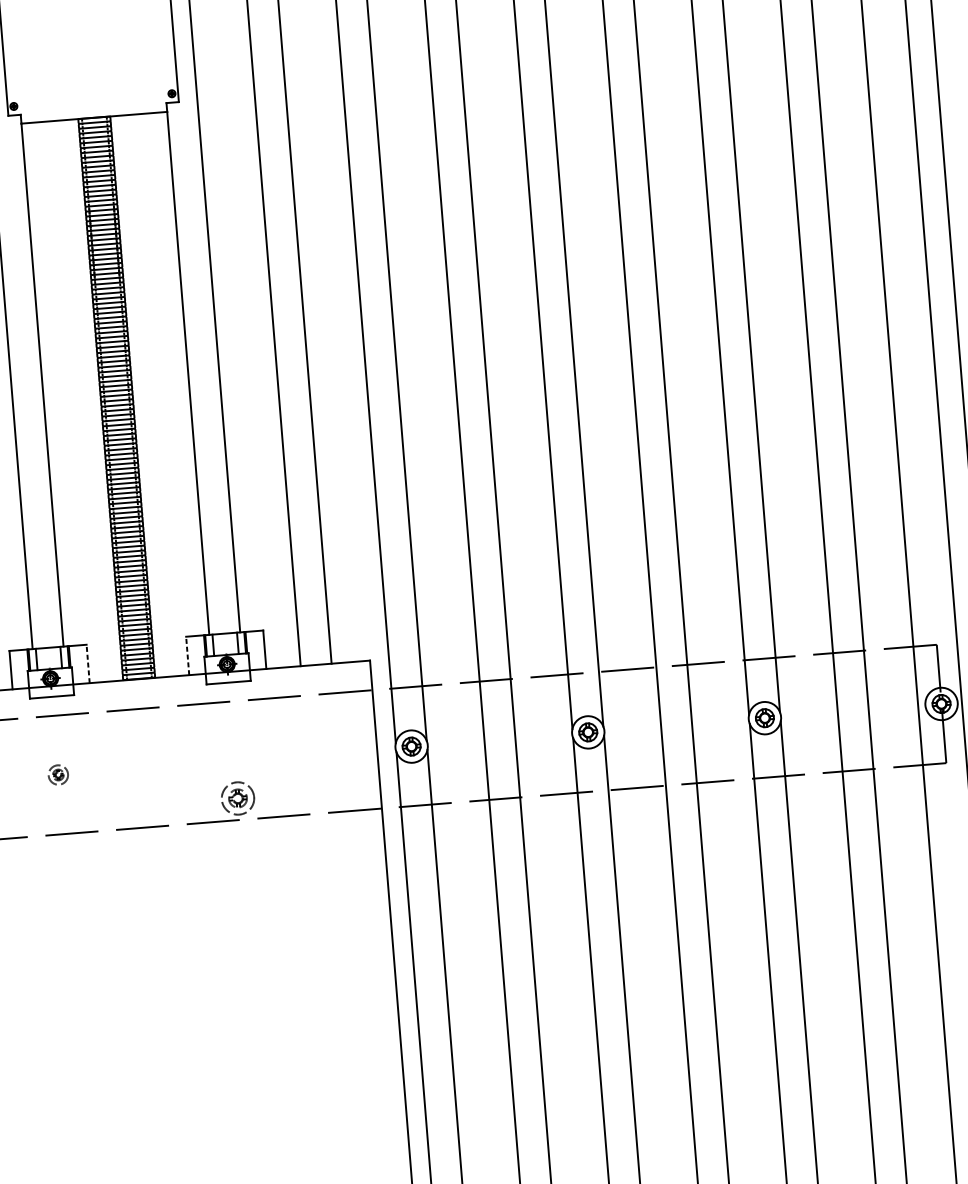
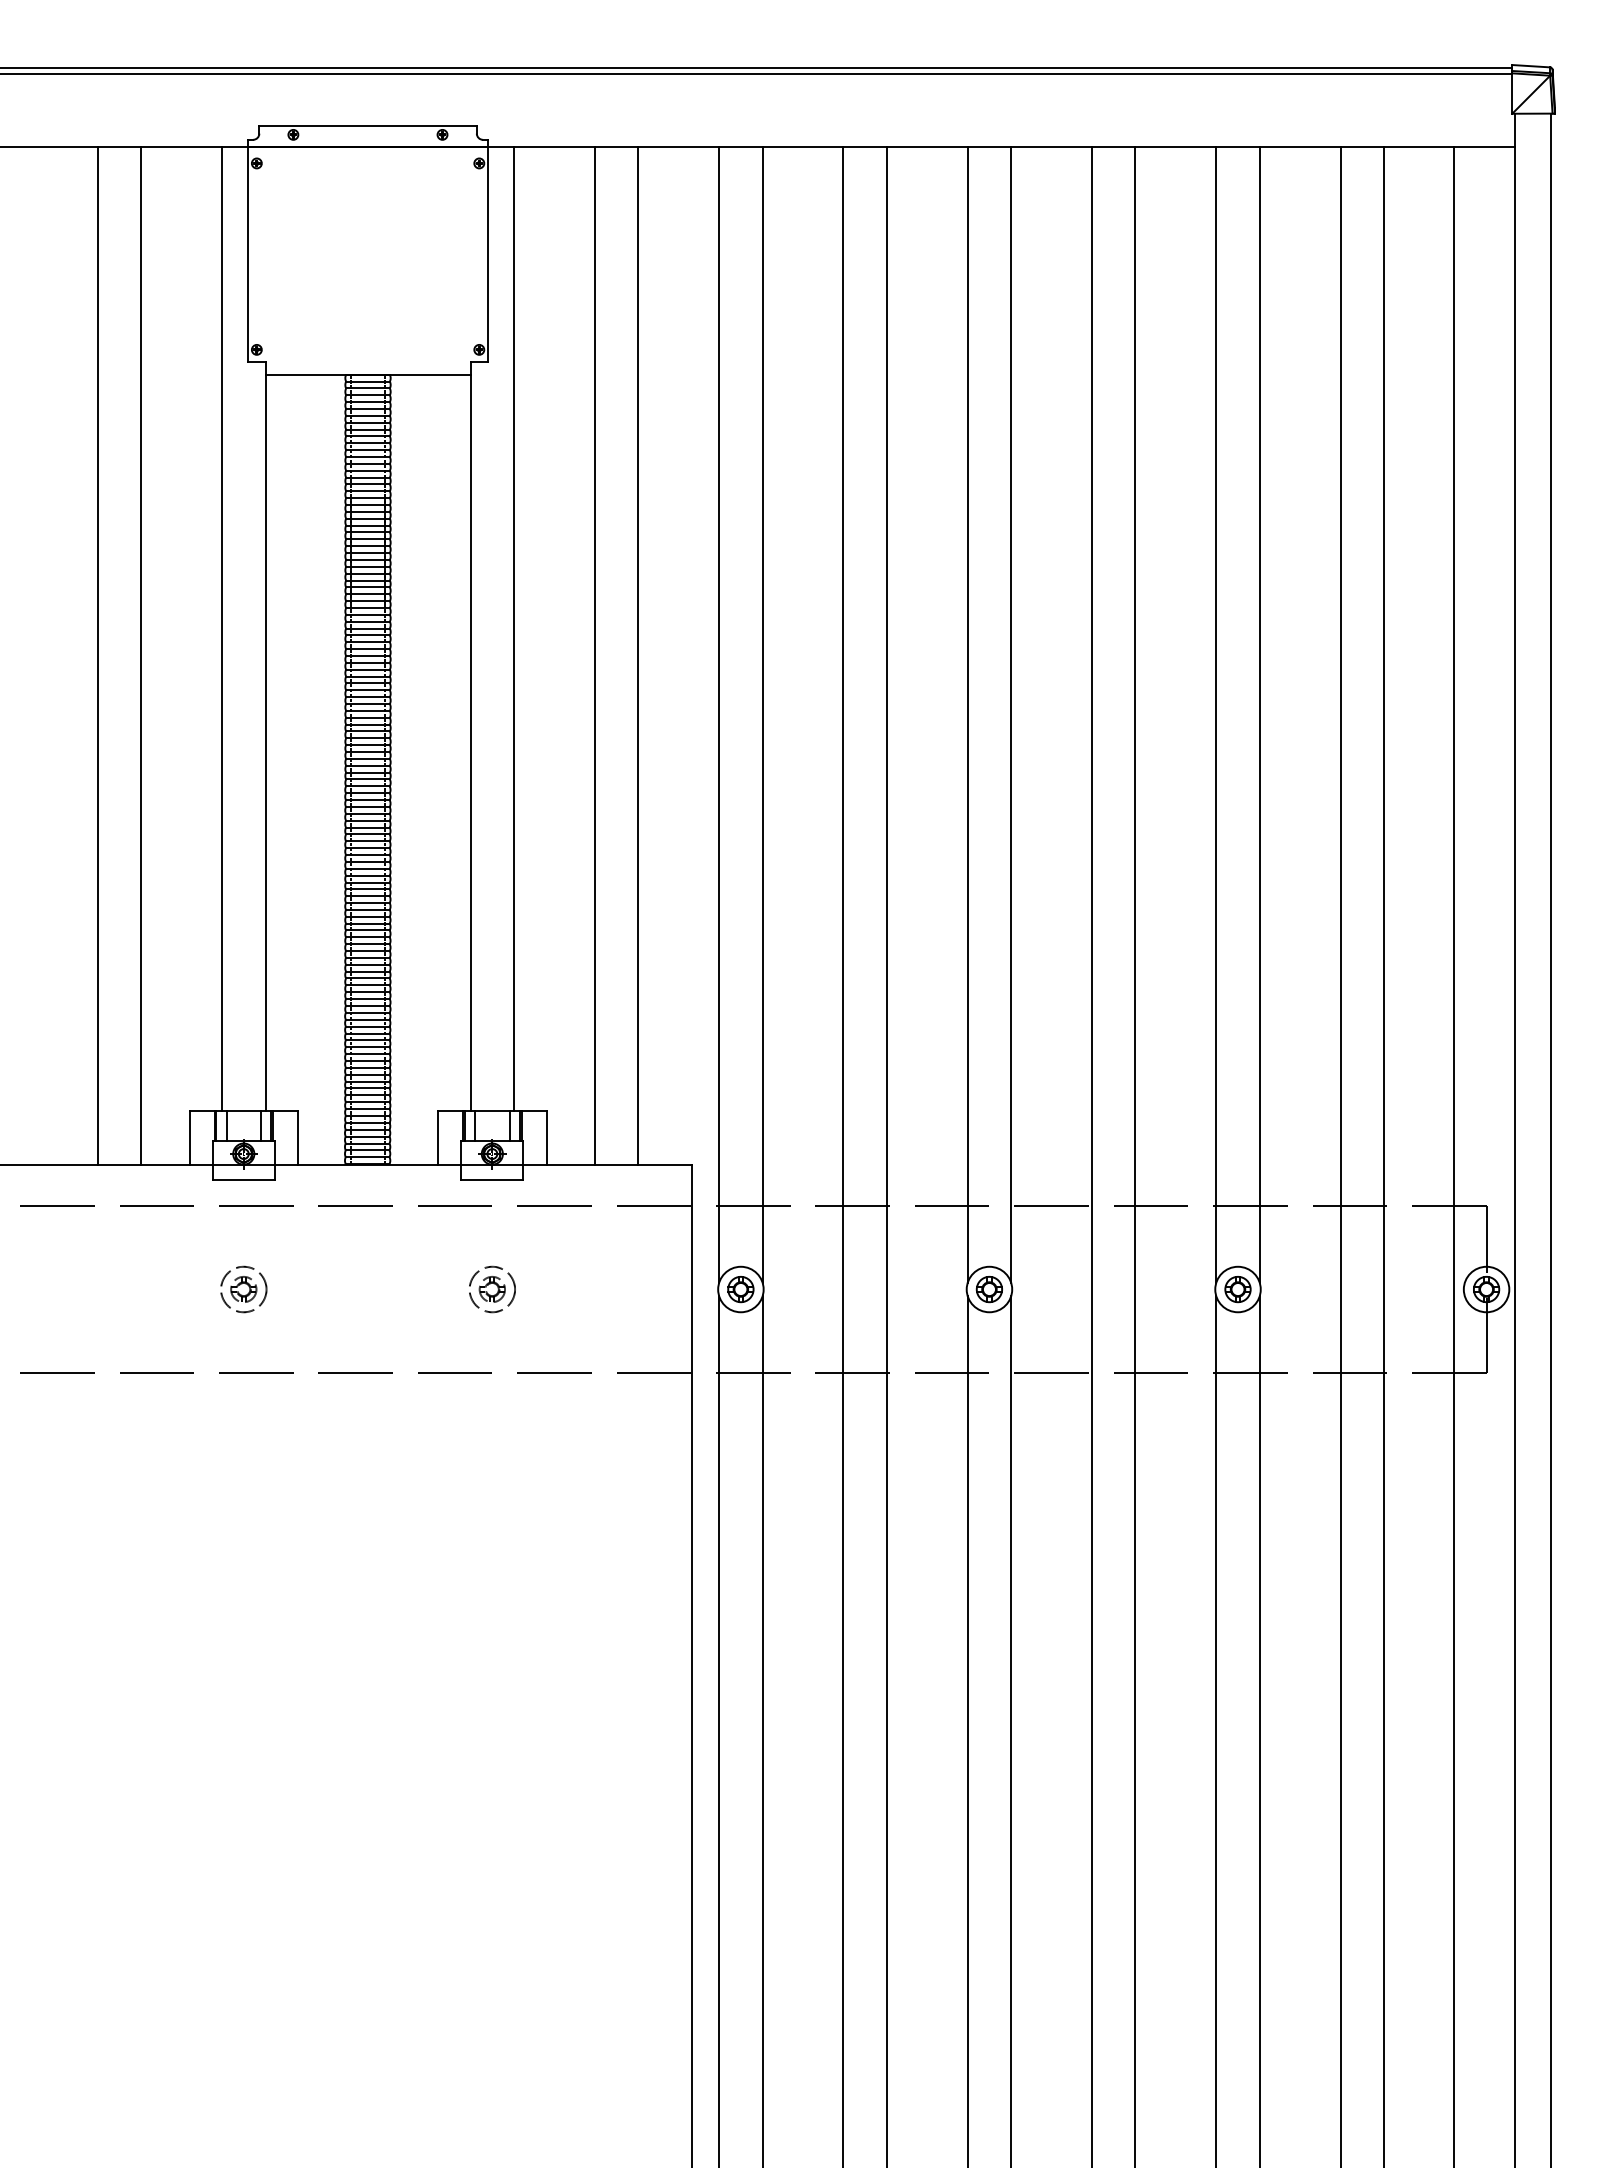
line: (188, 655) -> (438, 1137), dashed -> solid
line: (87, 663) -> (297, 1137), dashed -> solid
part: (58, 775) -> (243, 1289), size x1.67
part: (238, 798) -> (492, 1289), moved

